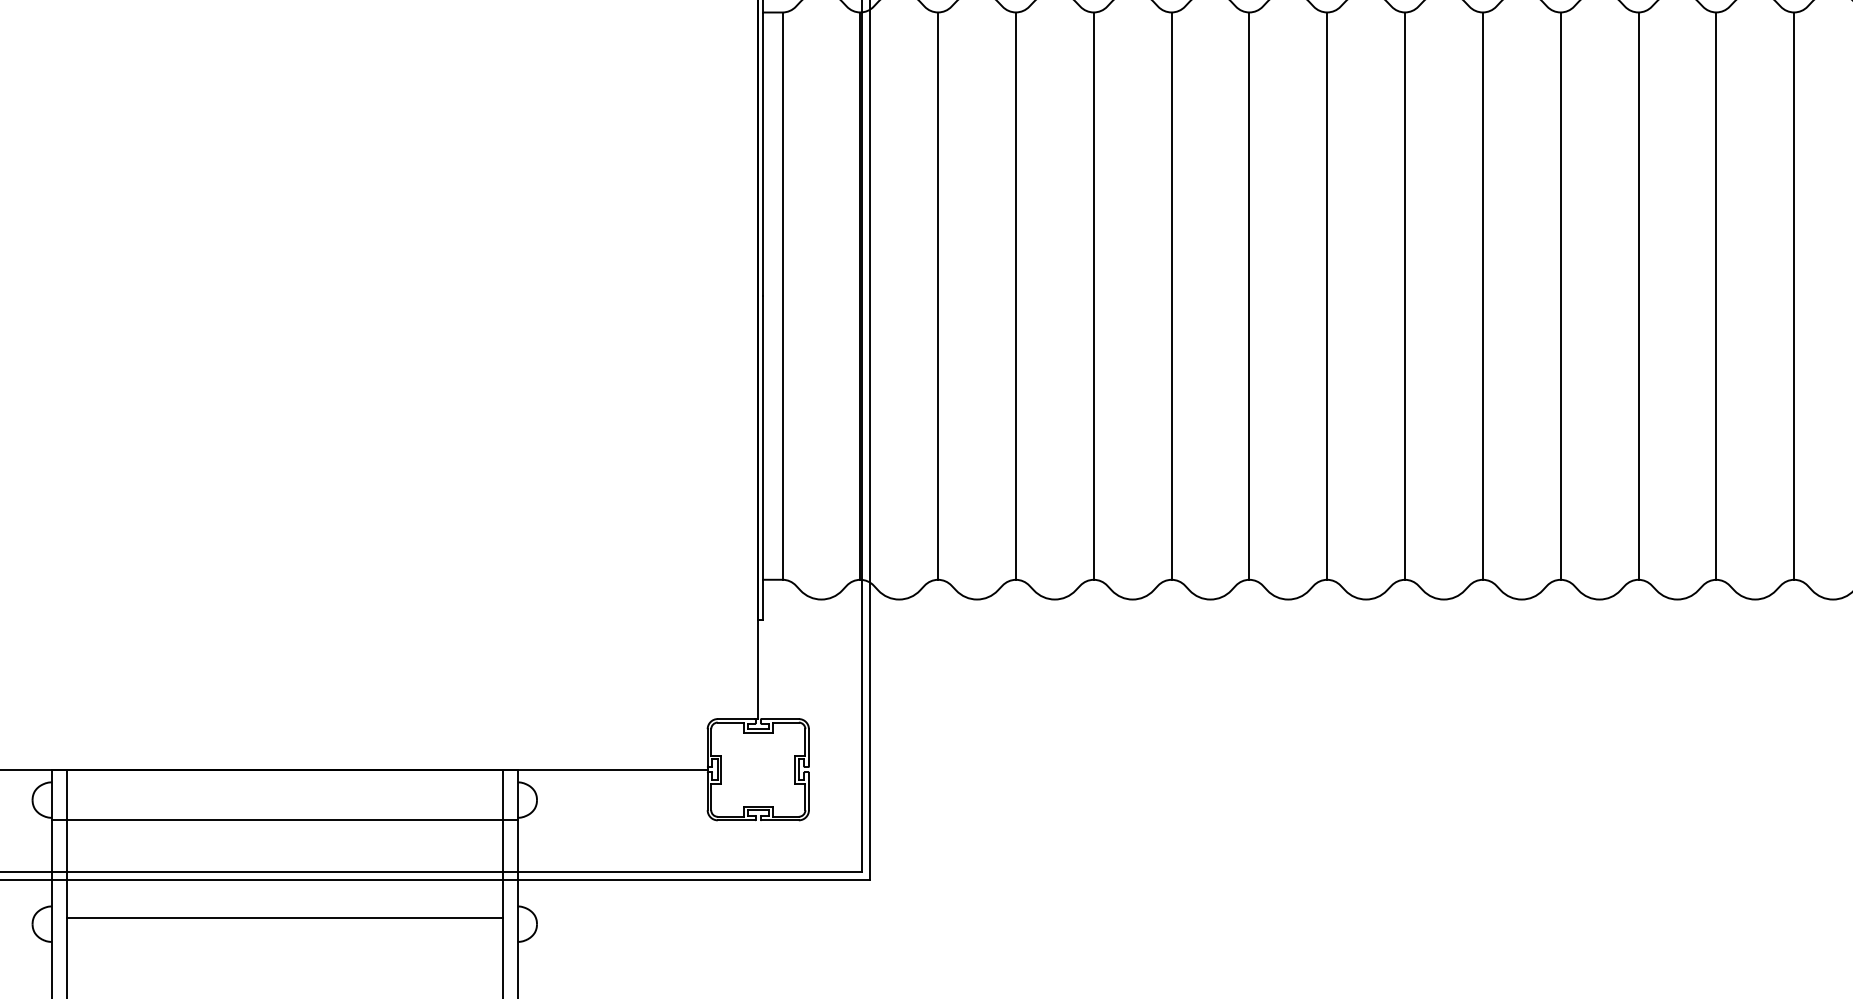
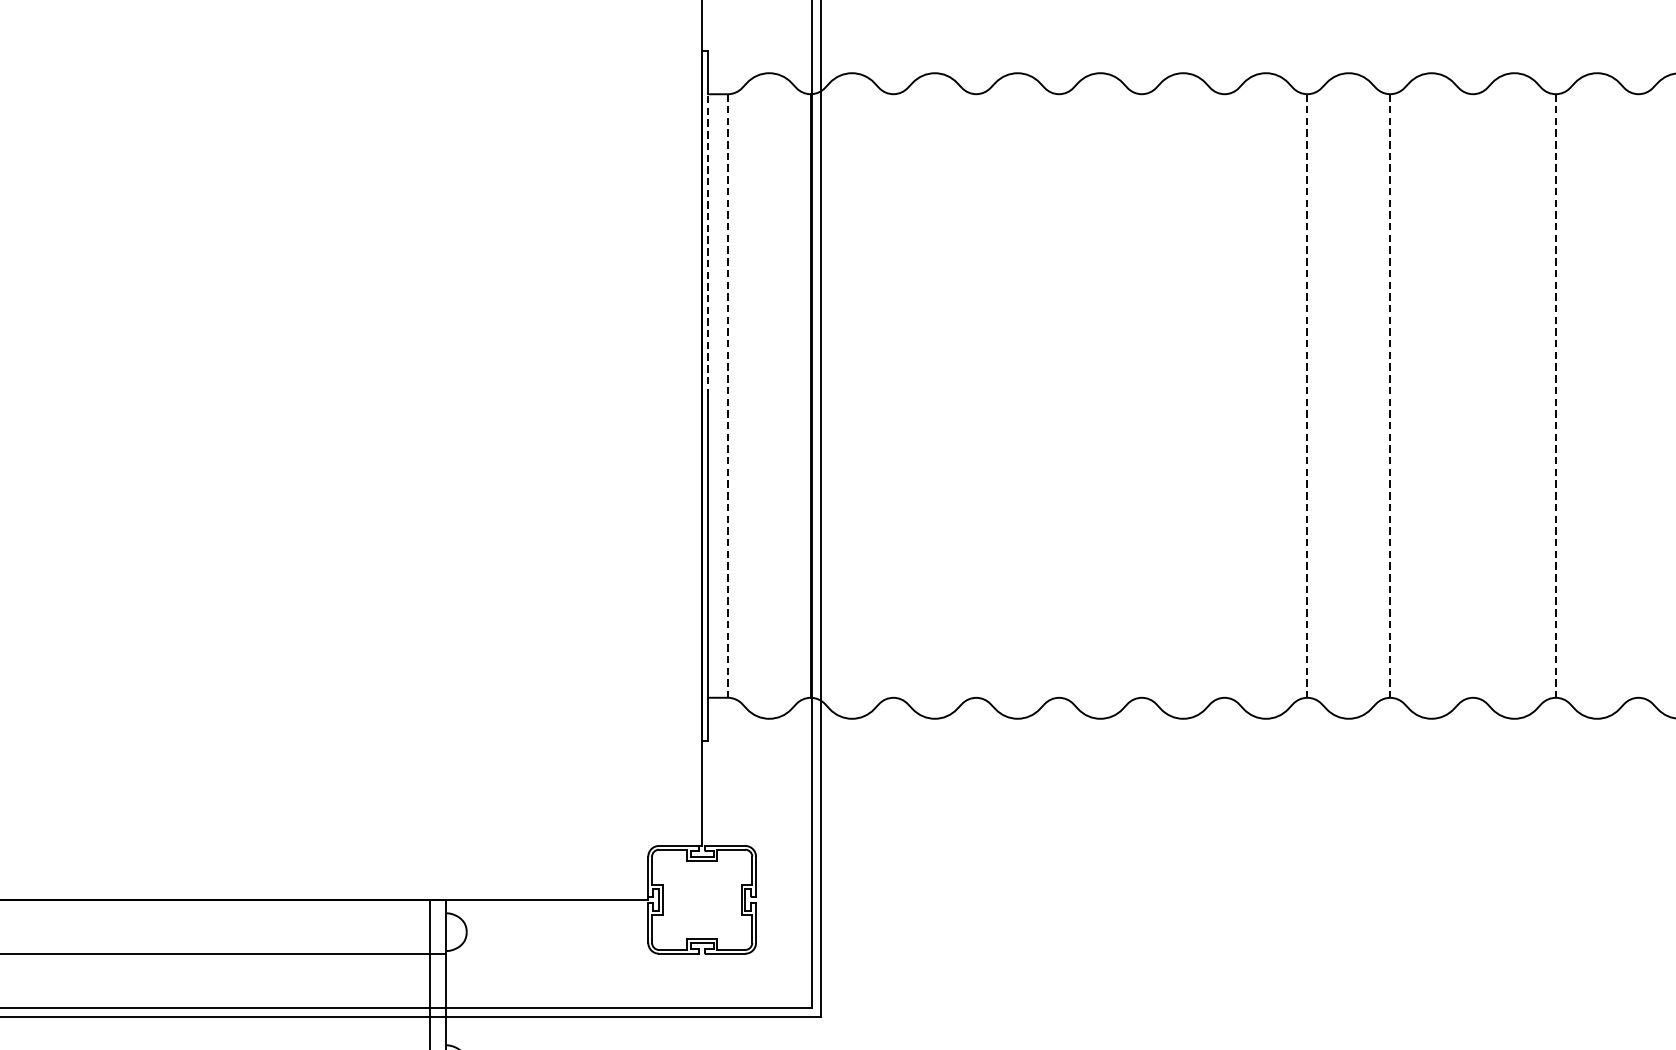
line: (763, 154) -> (707, 245), solid -> dashed
line: (938, 295) -> (893, 395), removed
line: (1015, 295) -> (975, 395), removed
line: (1093, 295) -> (1058, 395), removed
line: (1171, 295) -> (1141, 395), removed
line: (1249, 295) -> (1224, 395), removed
line: (1482, 295) -> (1472, 395), removed
line: (1638, 295) -> (1638, 395), removed
line: (782, 296) -> (727, 396), solid -> dashed
line: (1327, 296) -> (1307, 396), solid -> dashed
line: (1405, 296) -> (1390, 396), solid -> dashed
line: (1560, 296) -> (1555, 396), solid -> dashed

